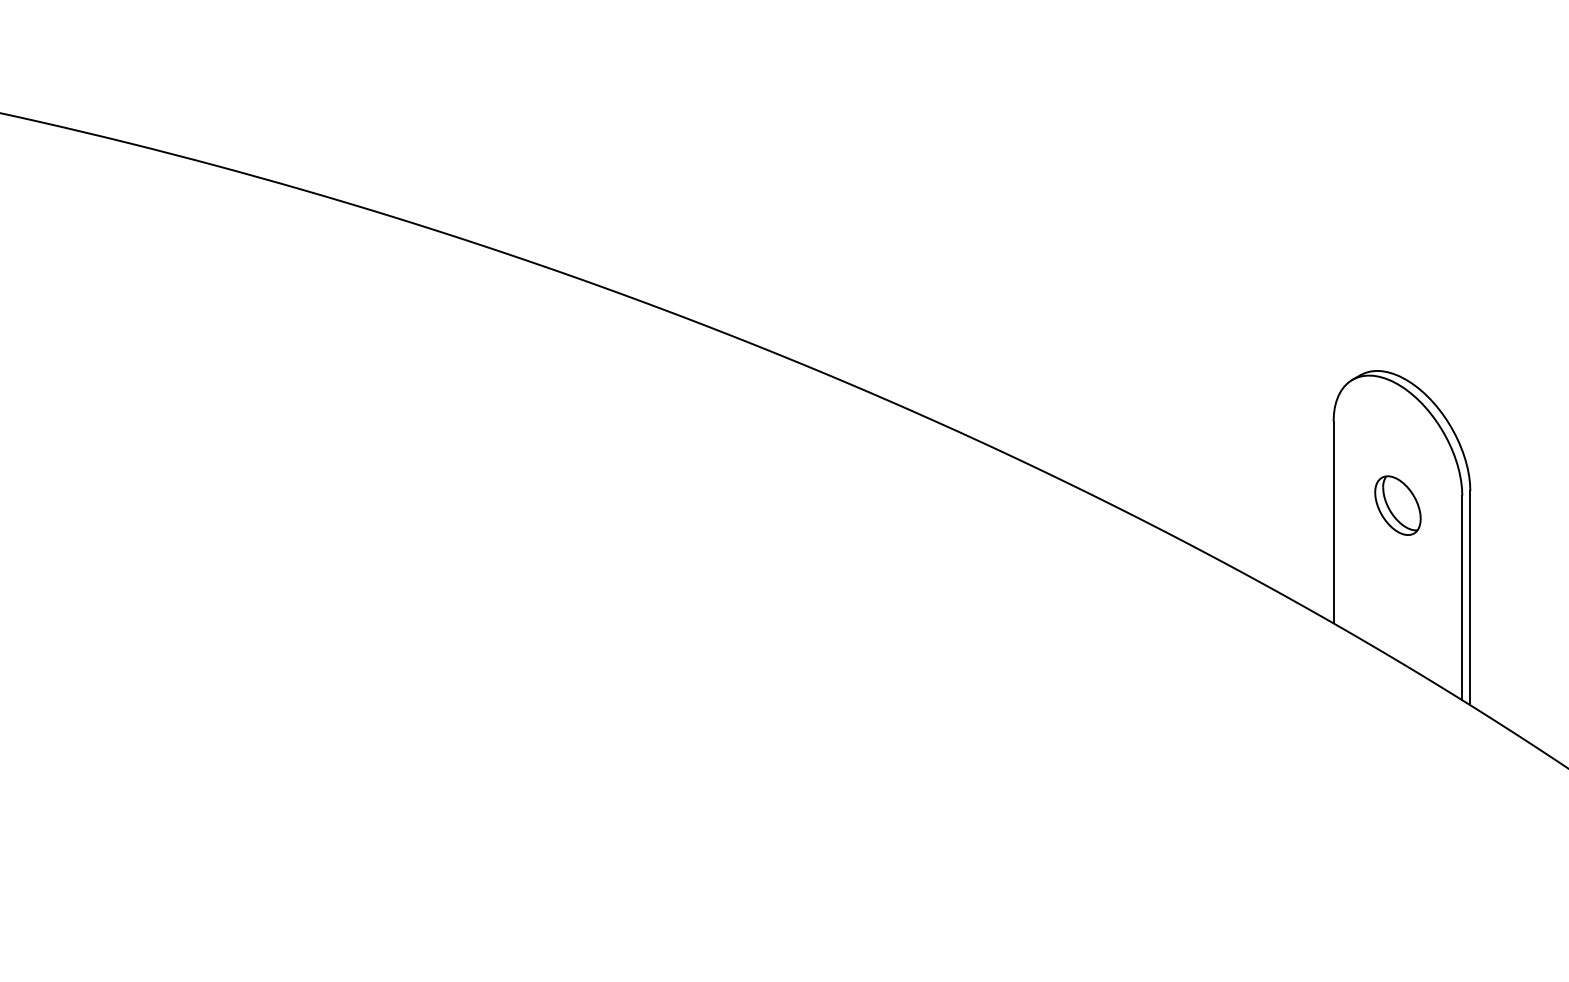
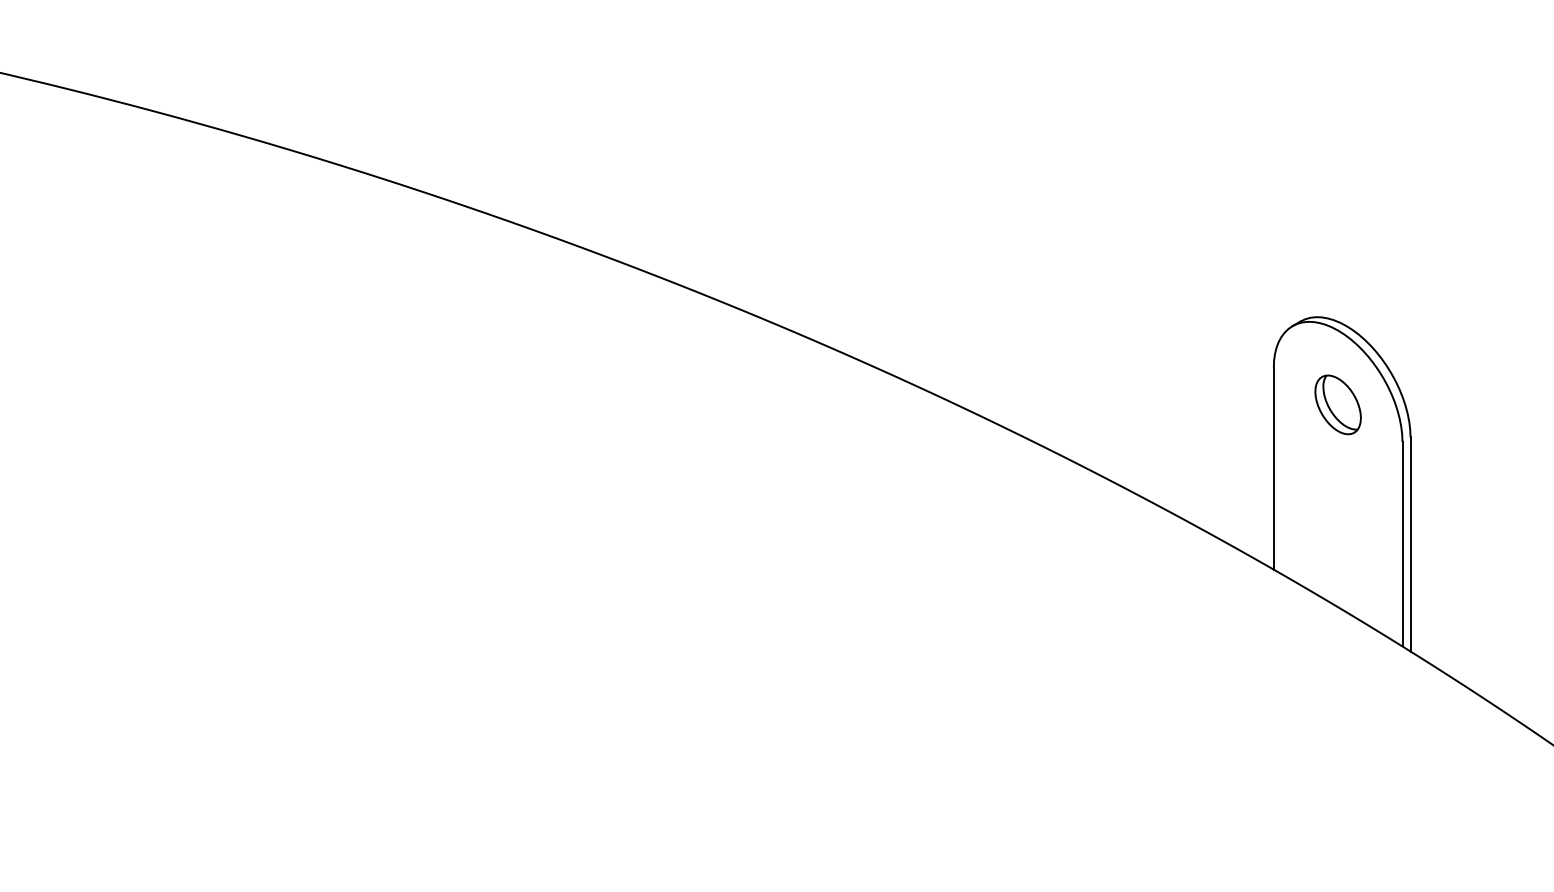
part: (1397, 505) -> (1337, 404), moved

